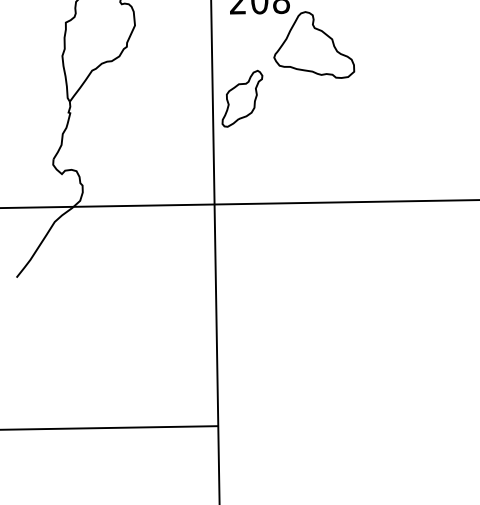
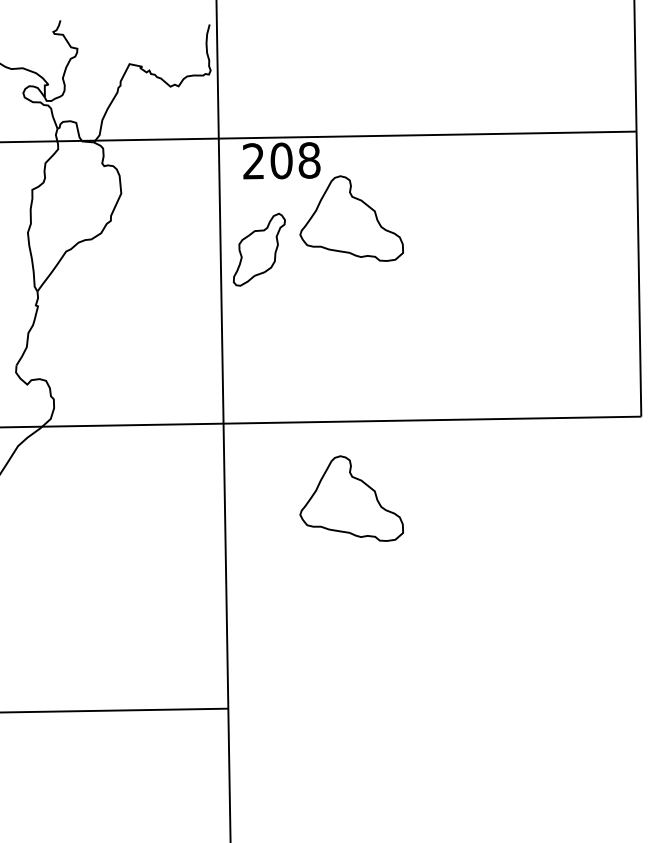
part: (242, 98) -> (259, 249), moved
part: (314, 262) -> (351, 498), added

